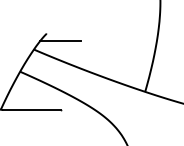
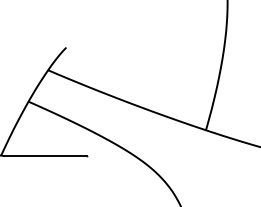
line: (59, 41) -> (84, 58), removed

